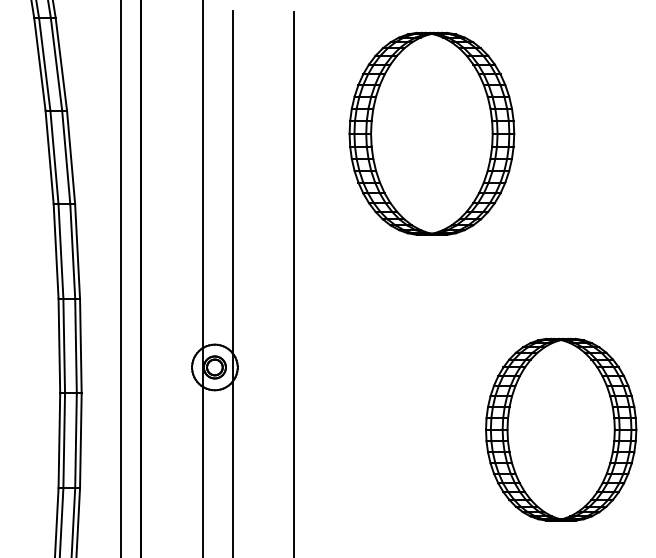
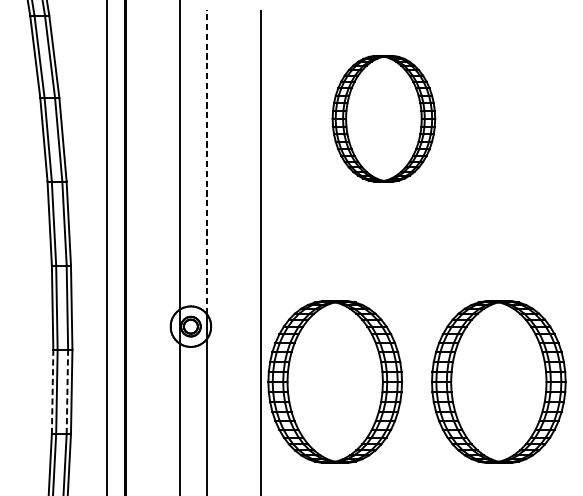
part: (431, 133) -> (383, 118), size x0.7
line: (232, 182) -> (206, 162), solid -> dashed
part: (377, 429) -> (335, 381), added
line: (59, 440) -> (52, 391), solid -> dashed
line: (76, 440) -> (67, 391), solid -> dashed

